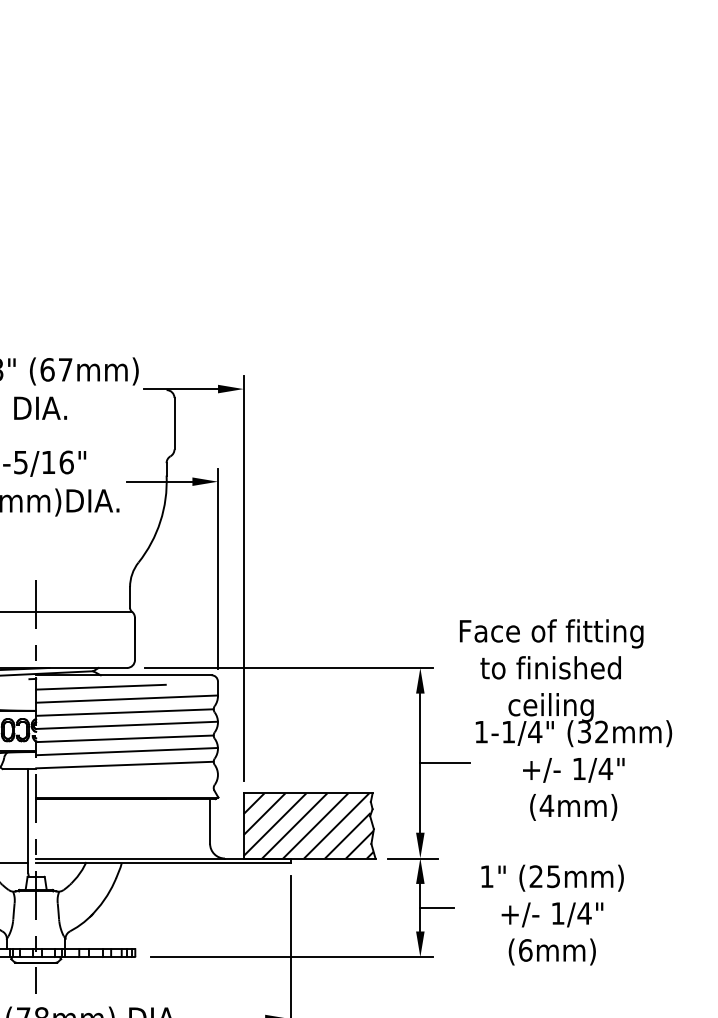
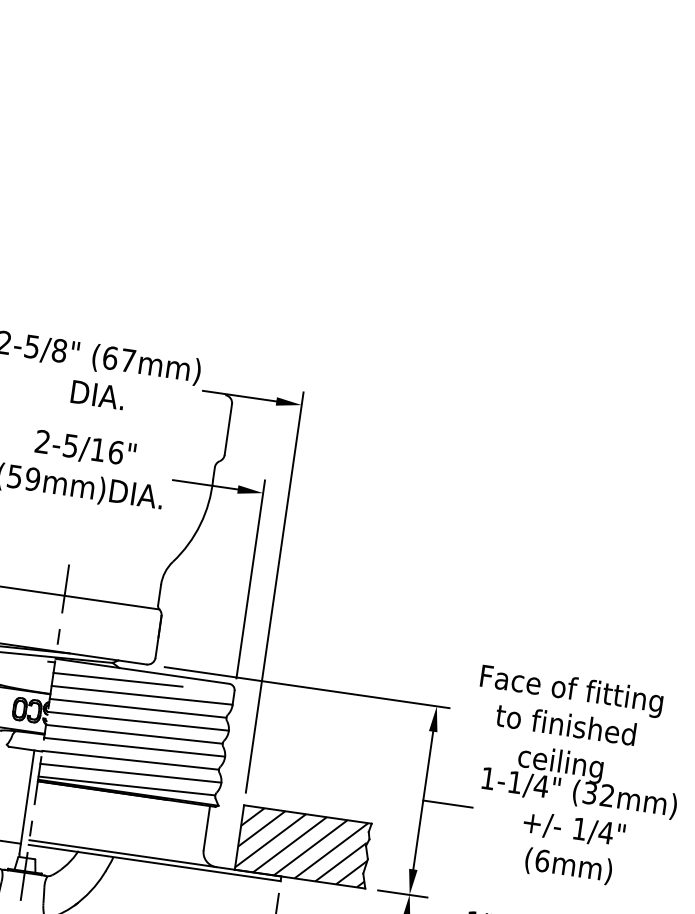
line: (126, 777) -> (130, 772), added
line: (124, 790) -> (126, 785), added
text: (546, 805) -> (542, 860), (4mm) -> (6mm)

